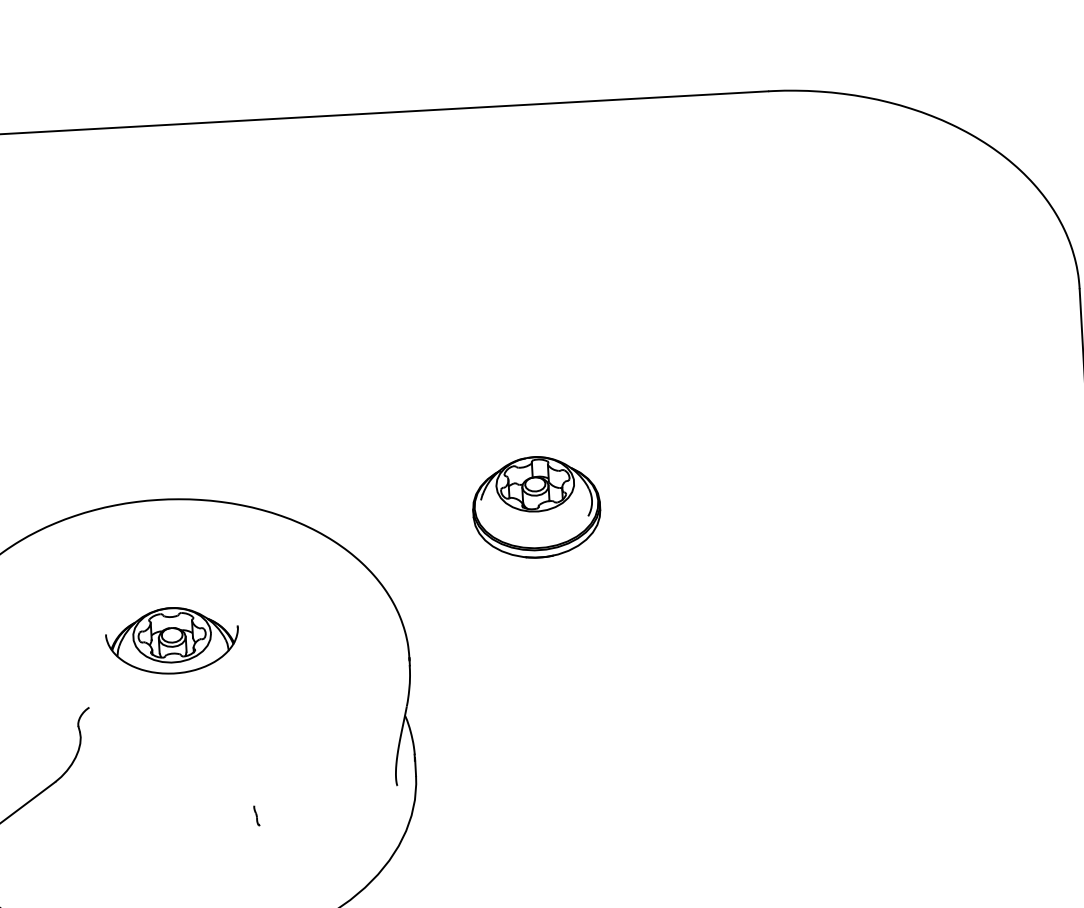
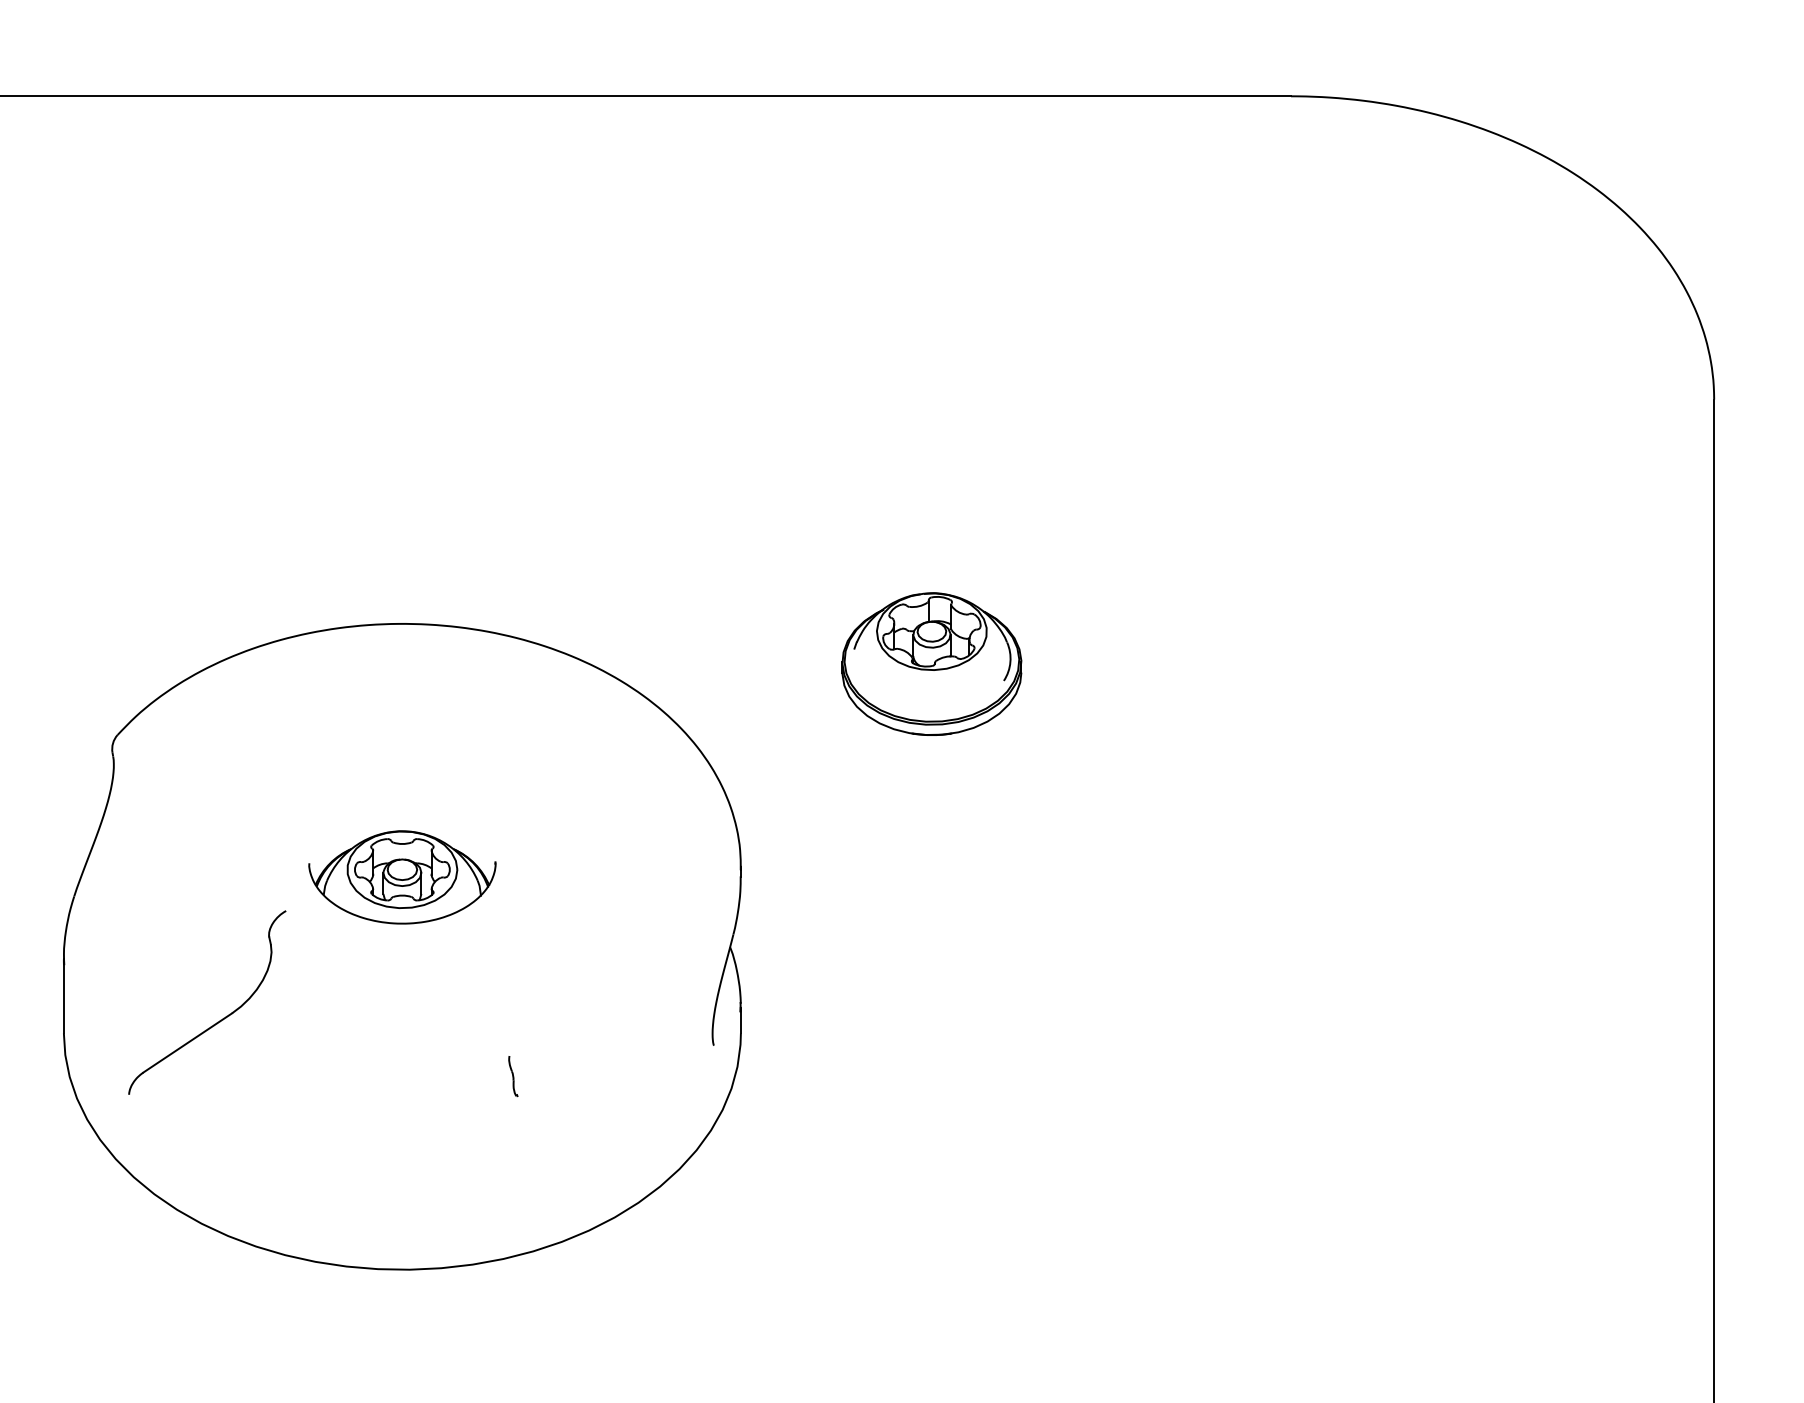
part: (172, 640) -> (402, 877), moved
part: (256, 815) -> (513, 1076), size x1.43

